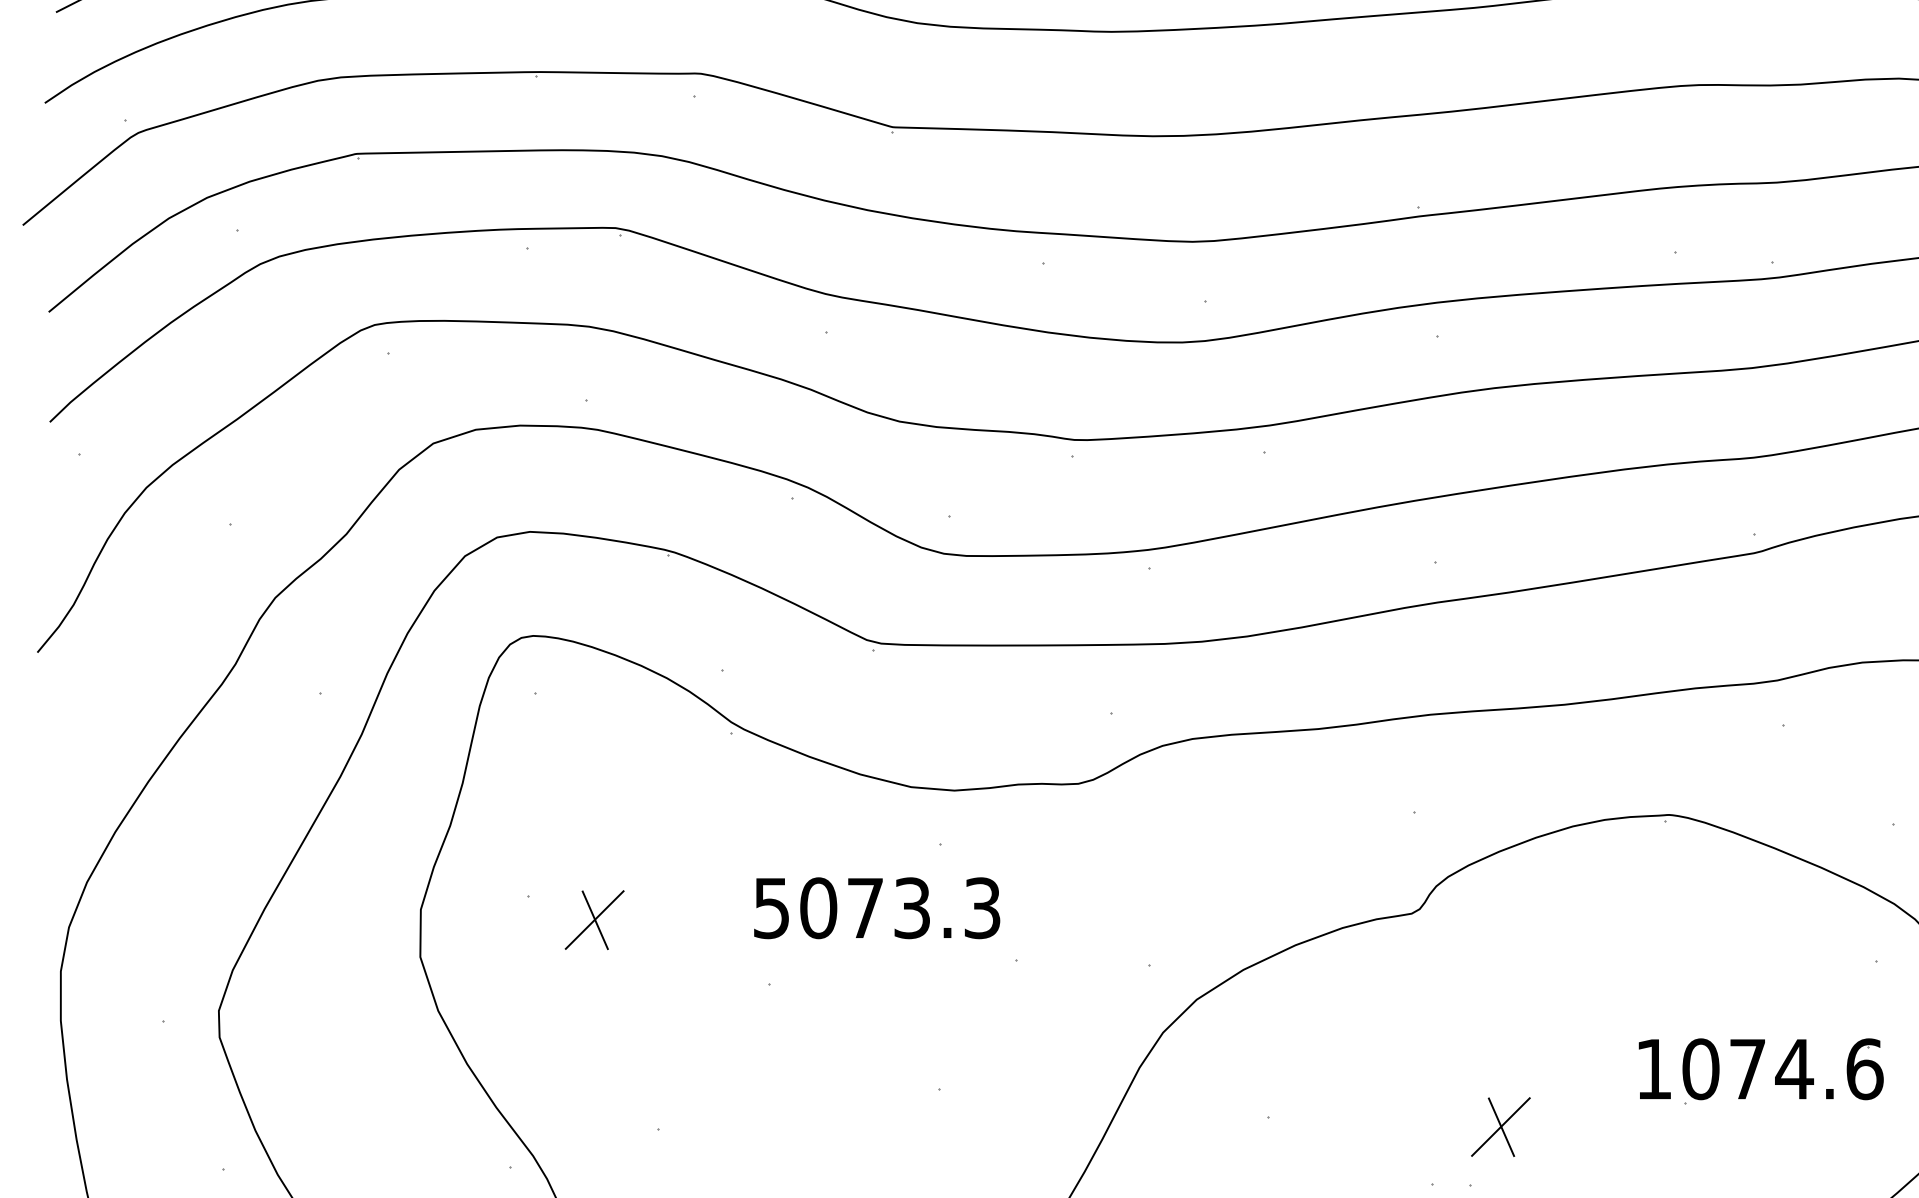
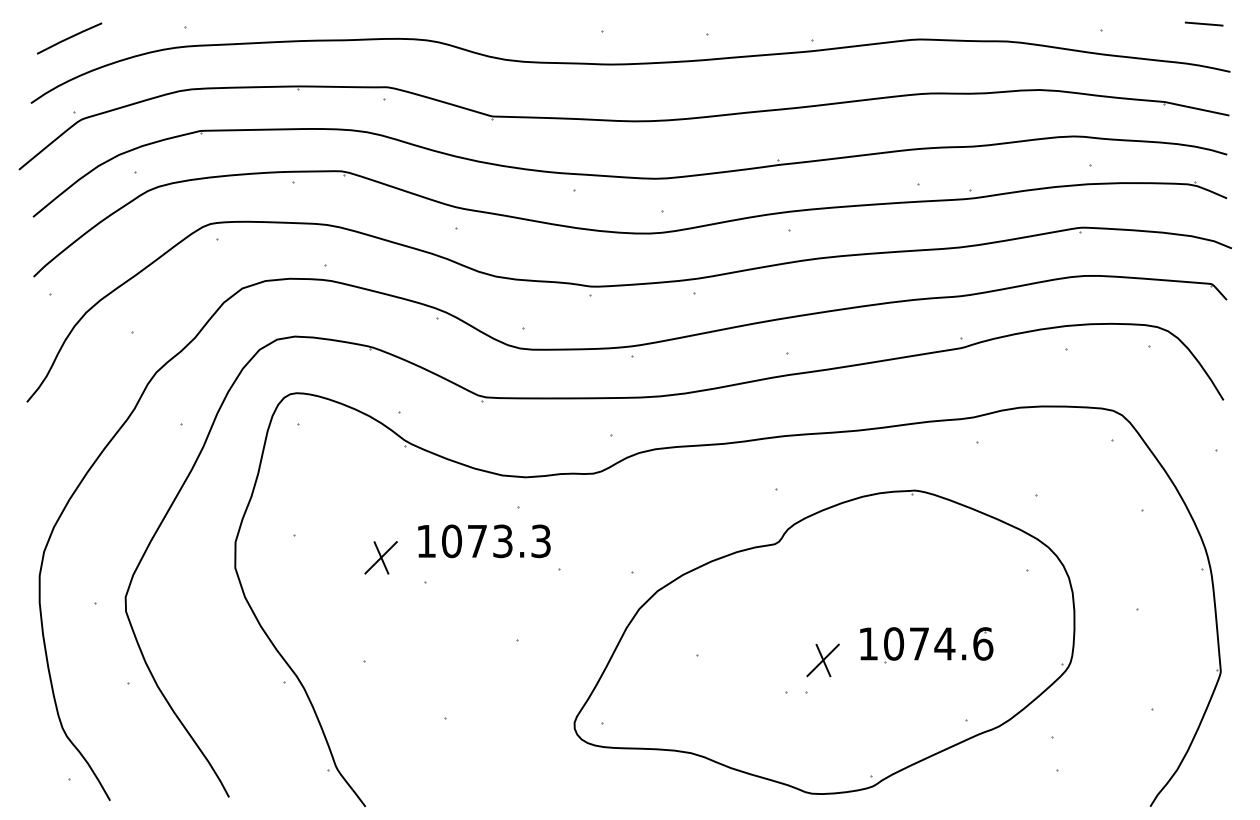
text: (769, 908) -> (425, 541), 5073.3 -> 1073.3
part: (593, 919) -> (380, 557), moved
part: (1760, 1072) -> (926, 645), moved

